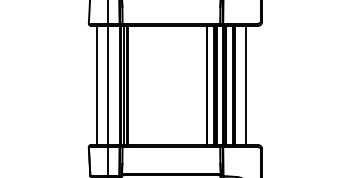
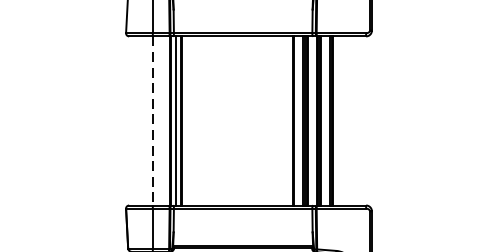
line: (96, 85) -> (136, 121), removed
line: (107, 85) -> (152, 121), solid -> dashed
line: (245, 85) -> (348, 121), removed

